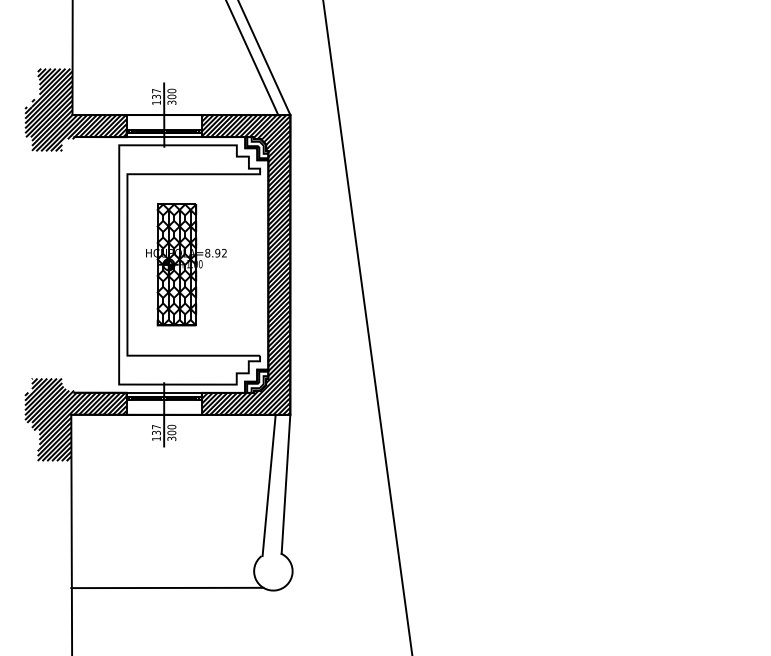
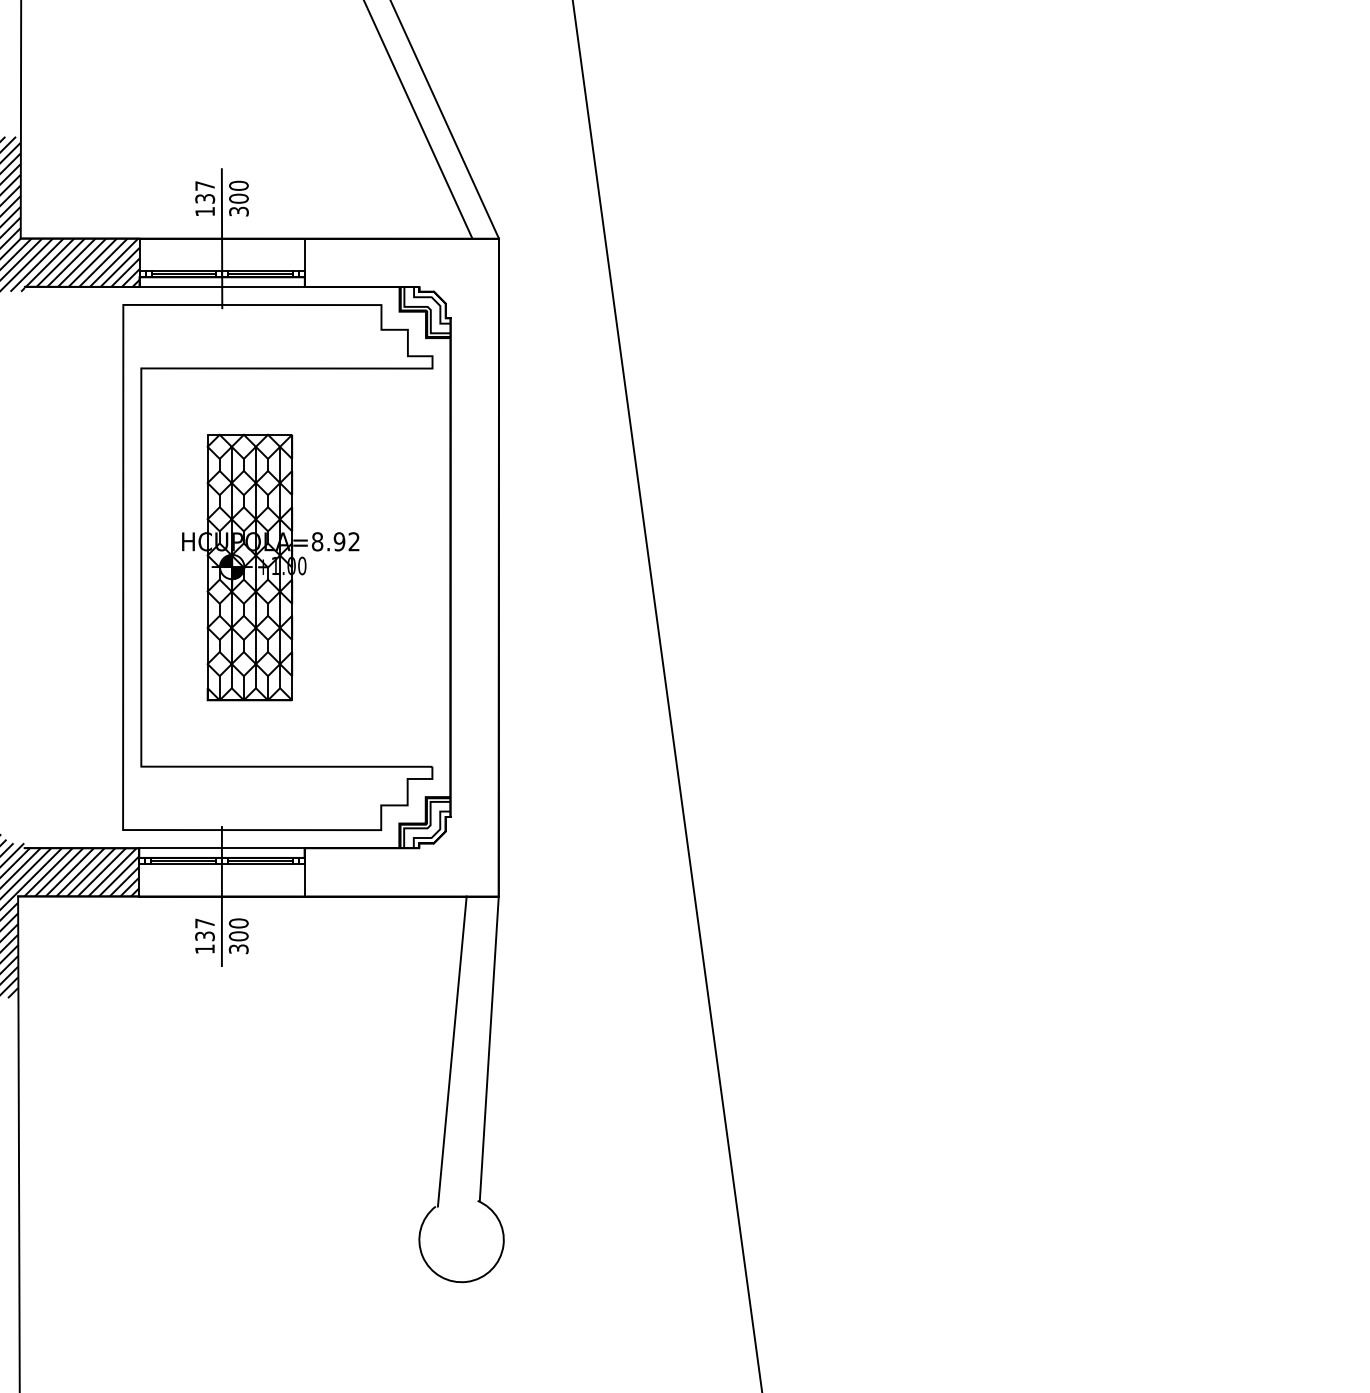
hatch: (245, 264) -> (400, 566), removed
line: (167, 587) -> (229, 1275), removed

